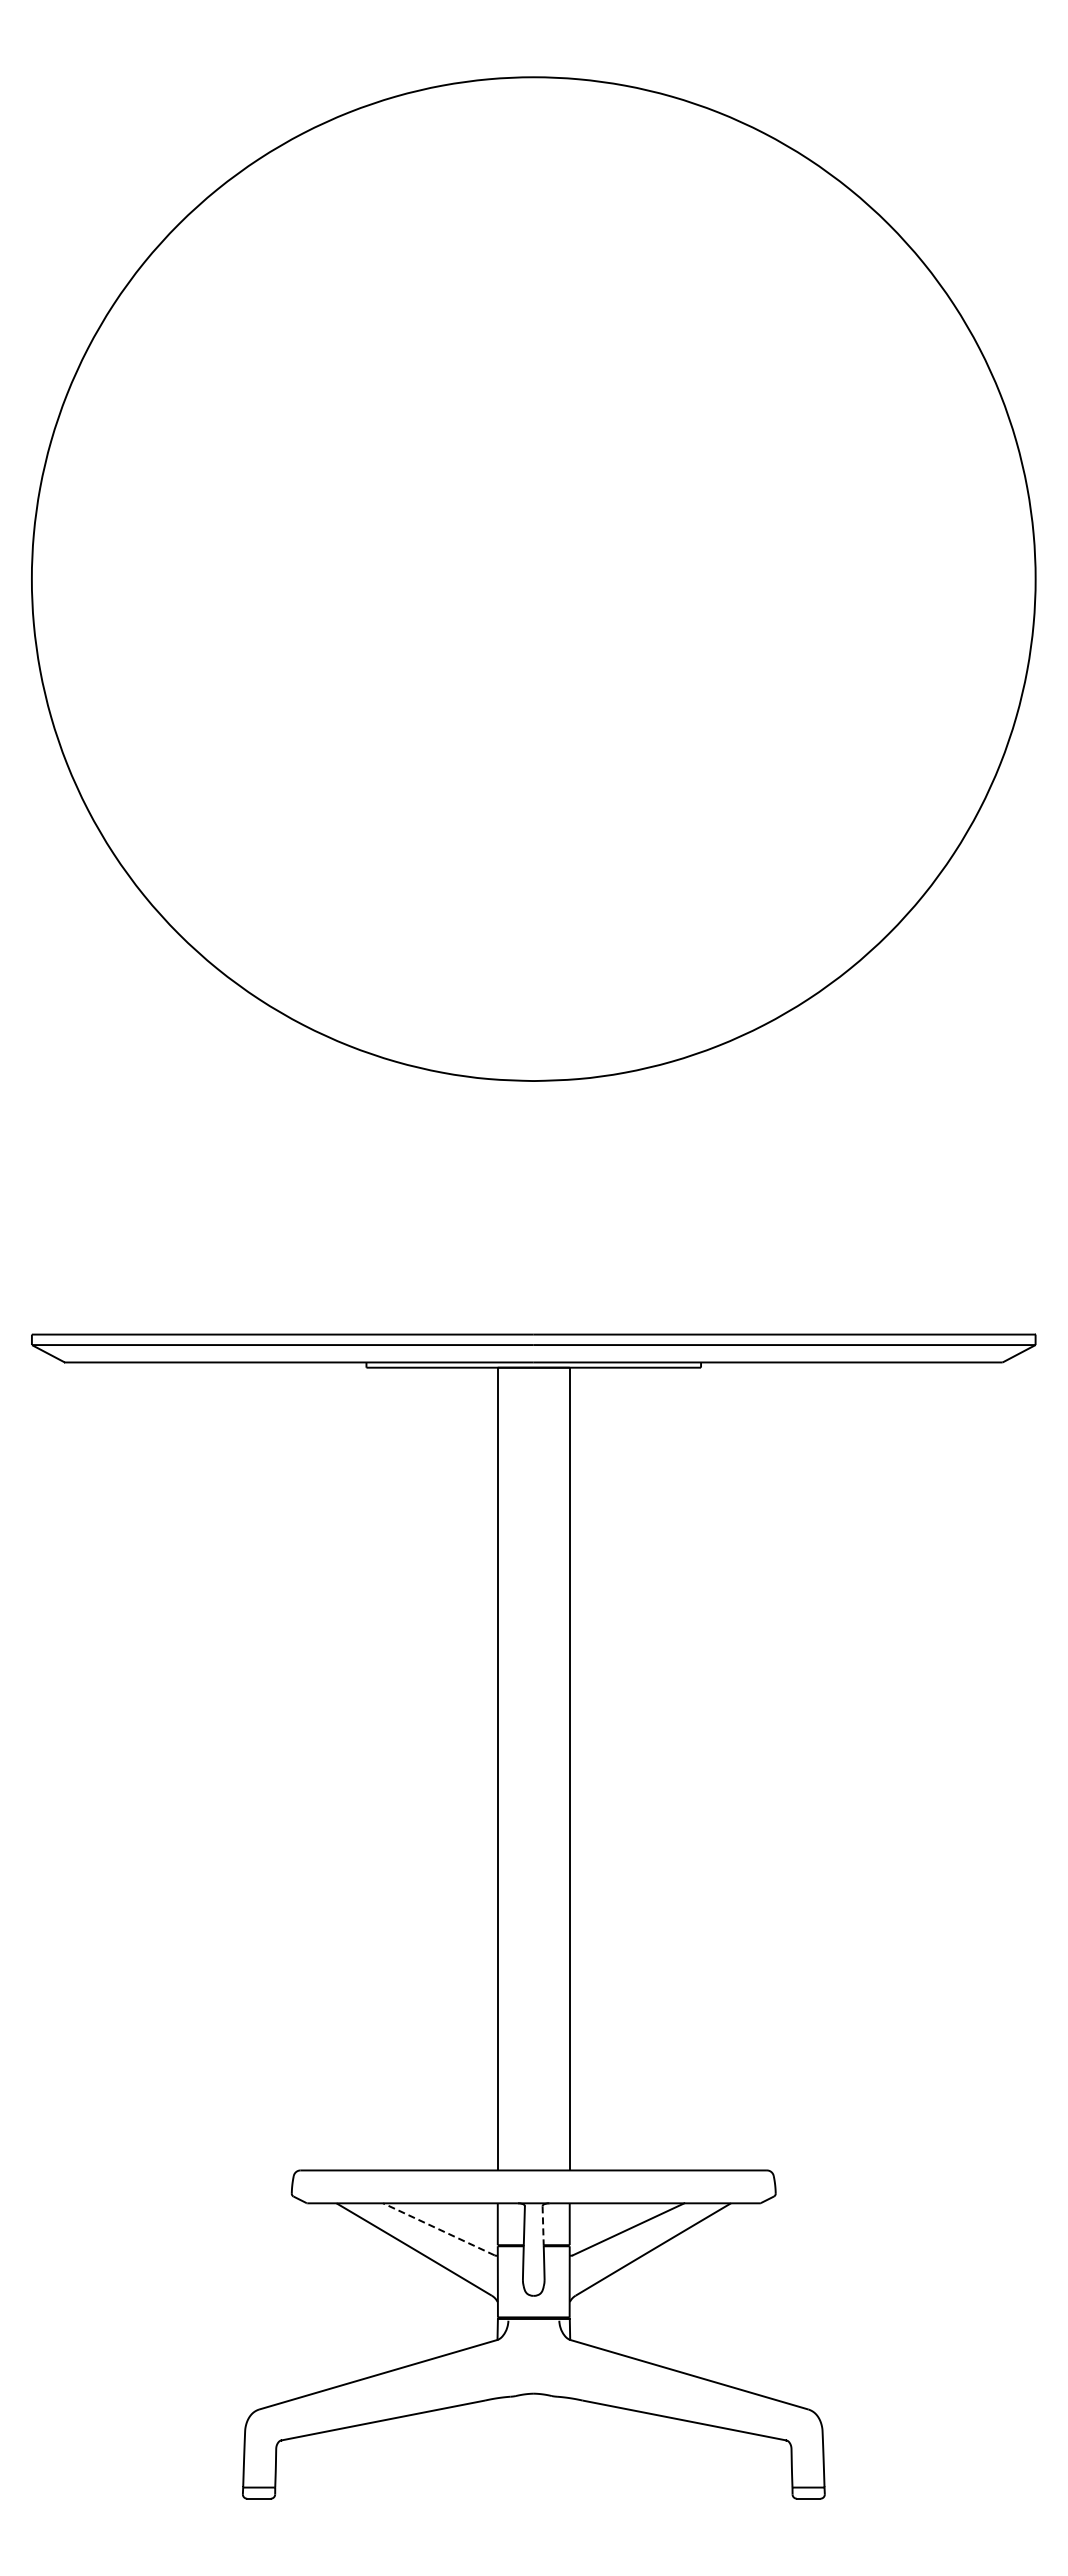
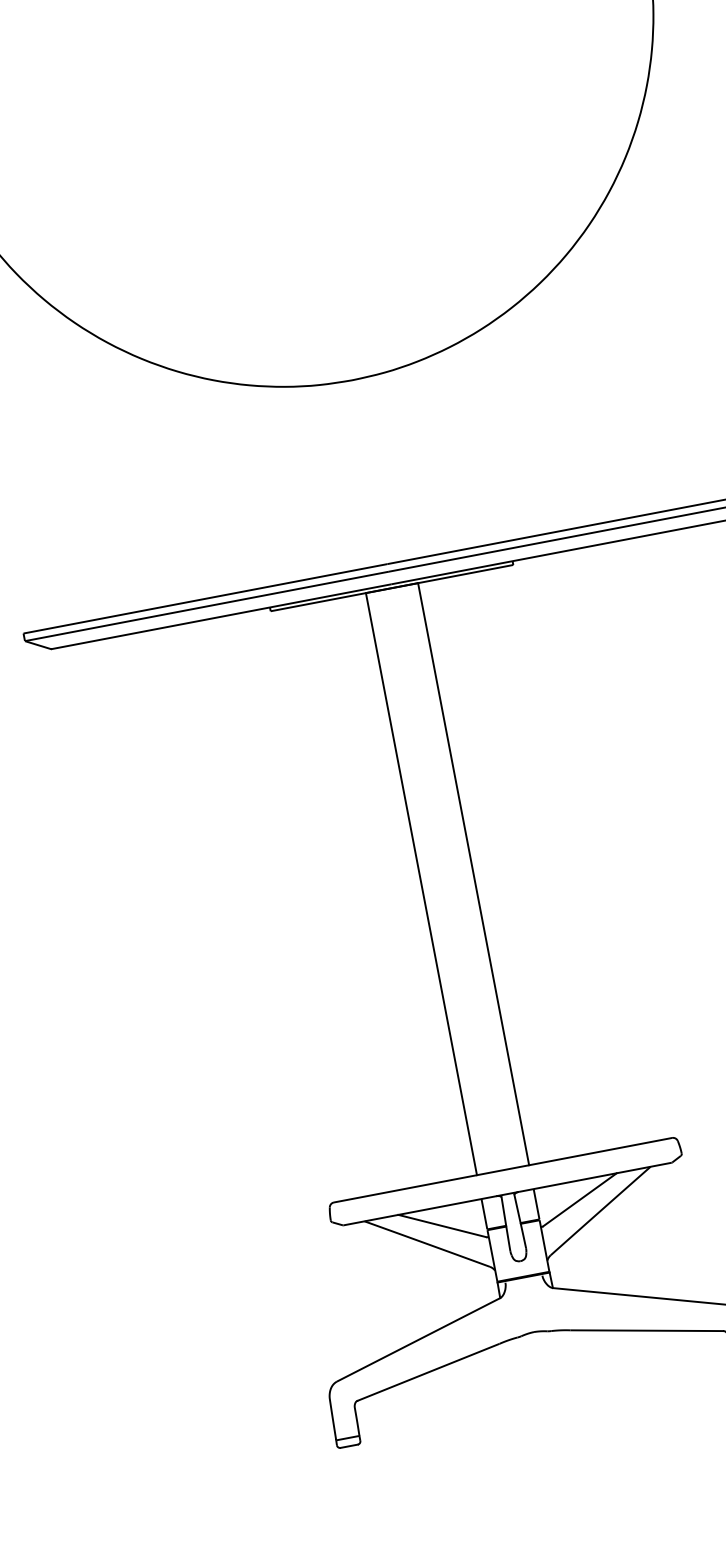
line: (543, 2226) -> (517, 1209), dashed -> solid
line: (438, 2229) -> (442, 1226), dashed -> solid

